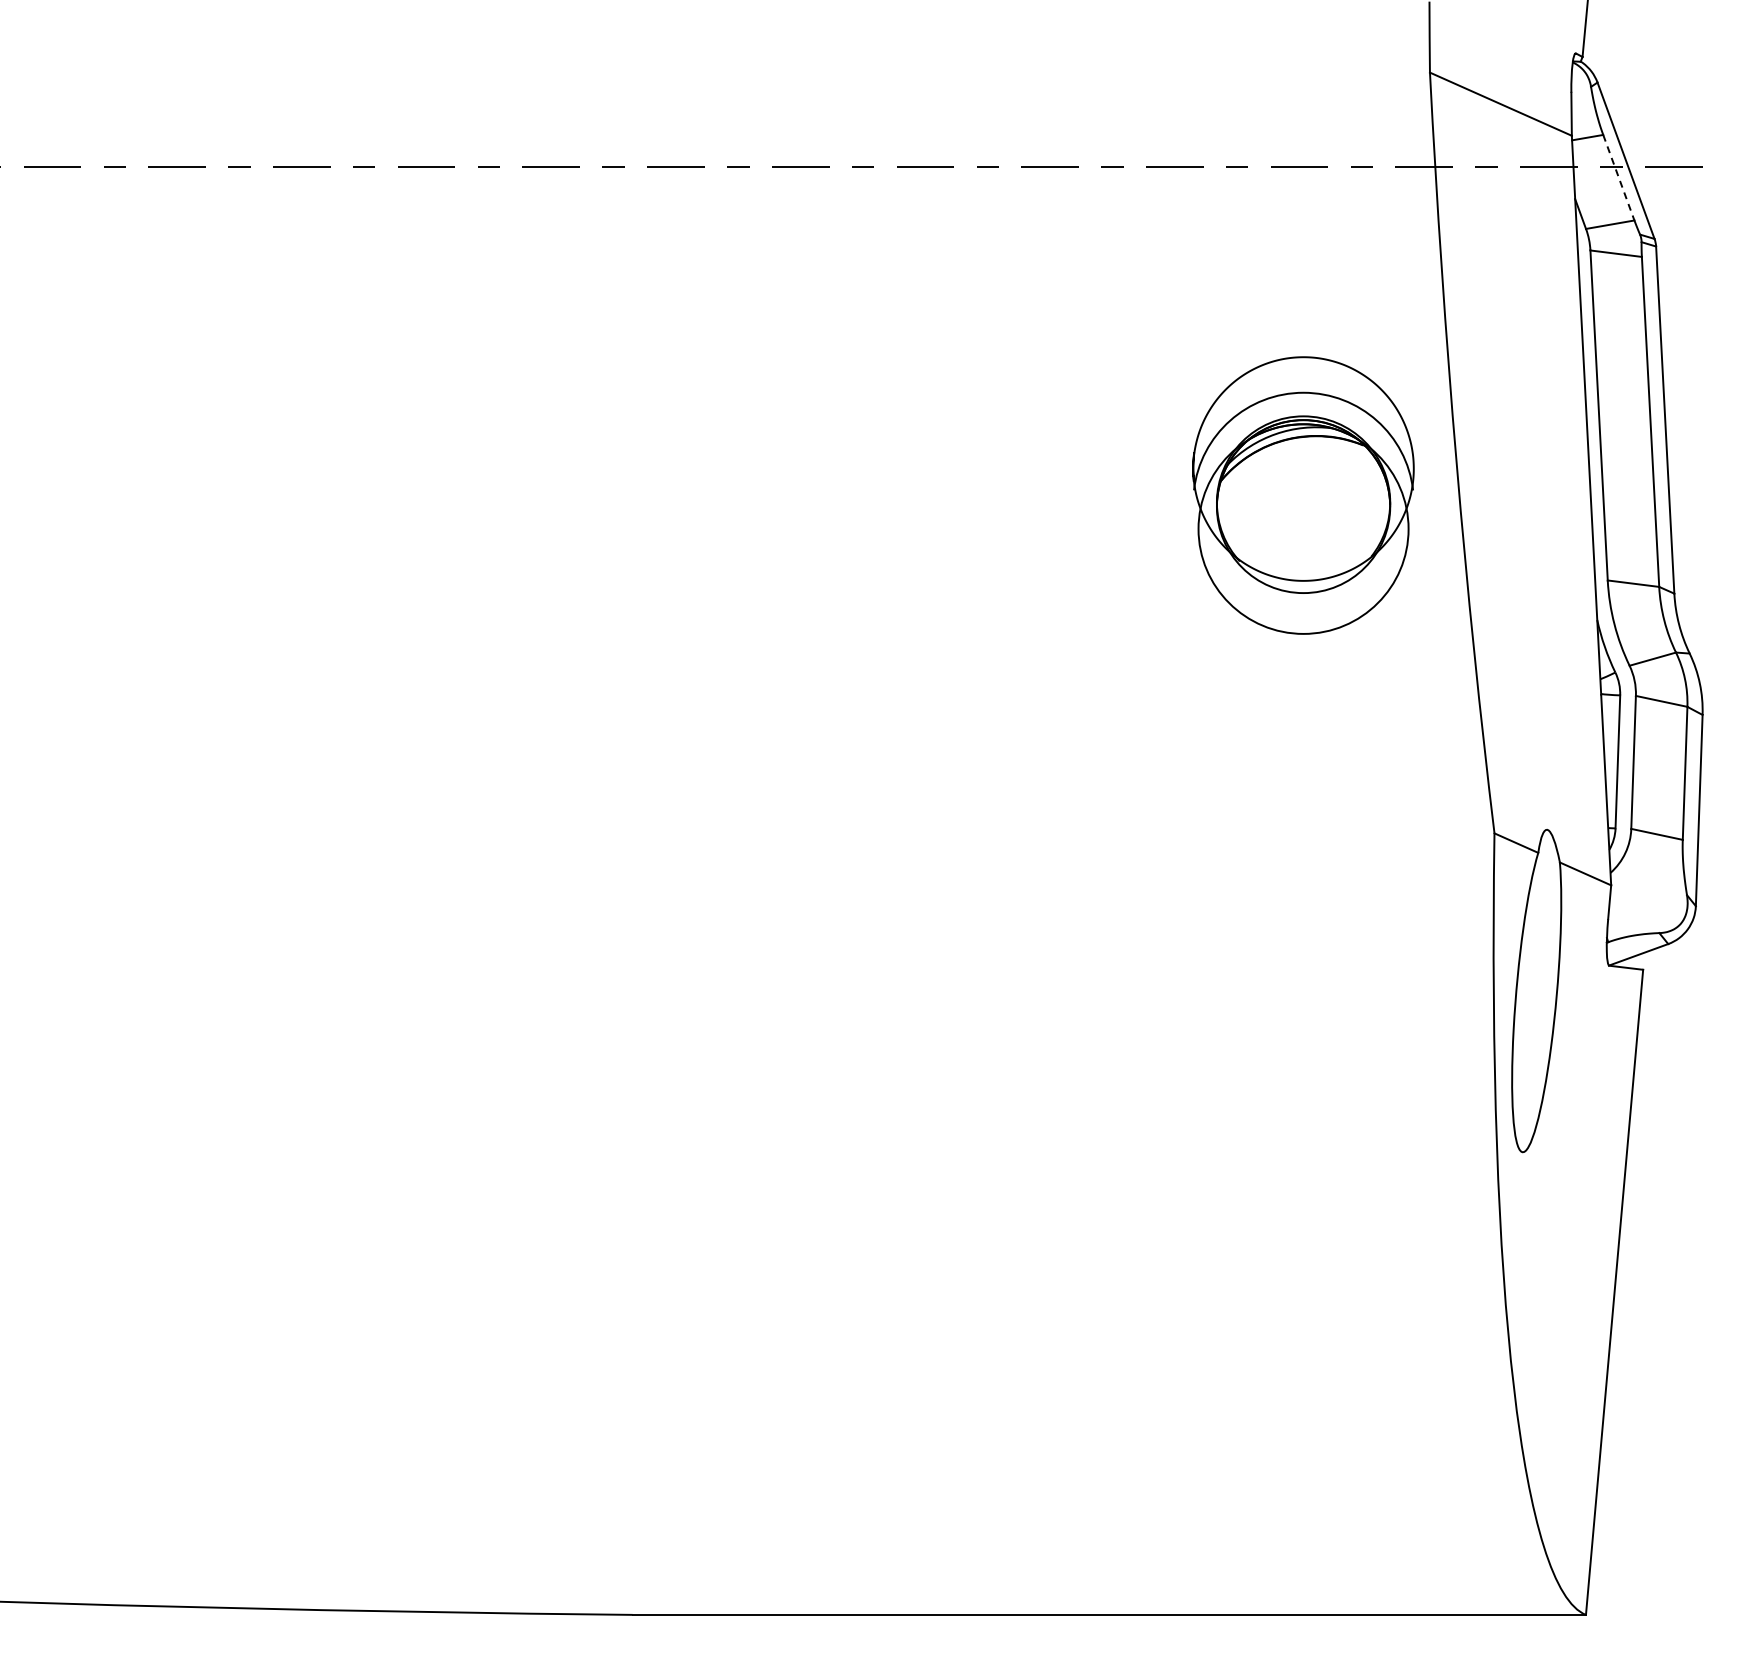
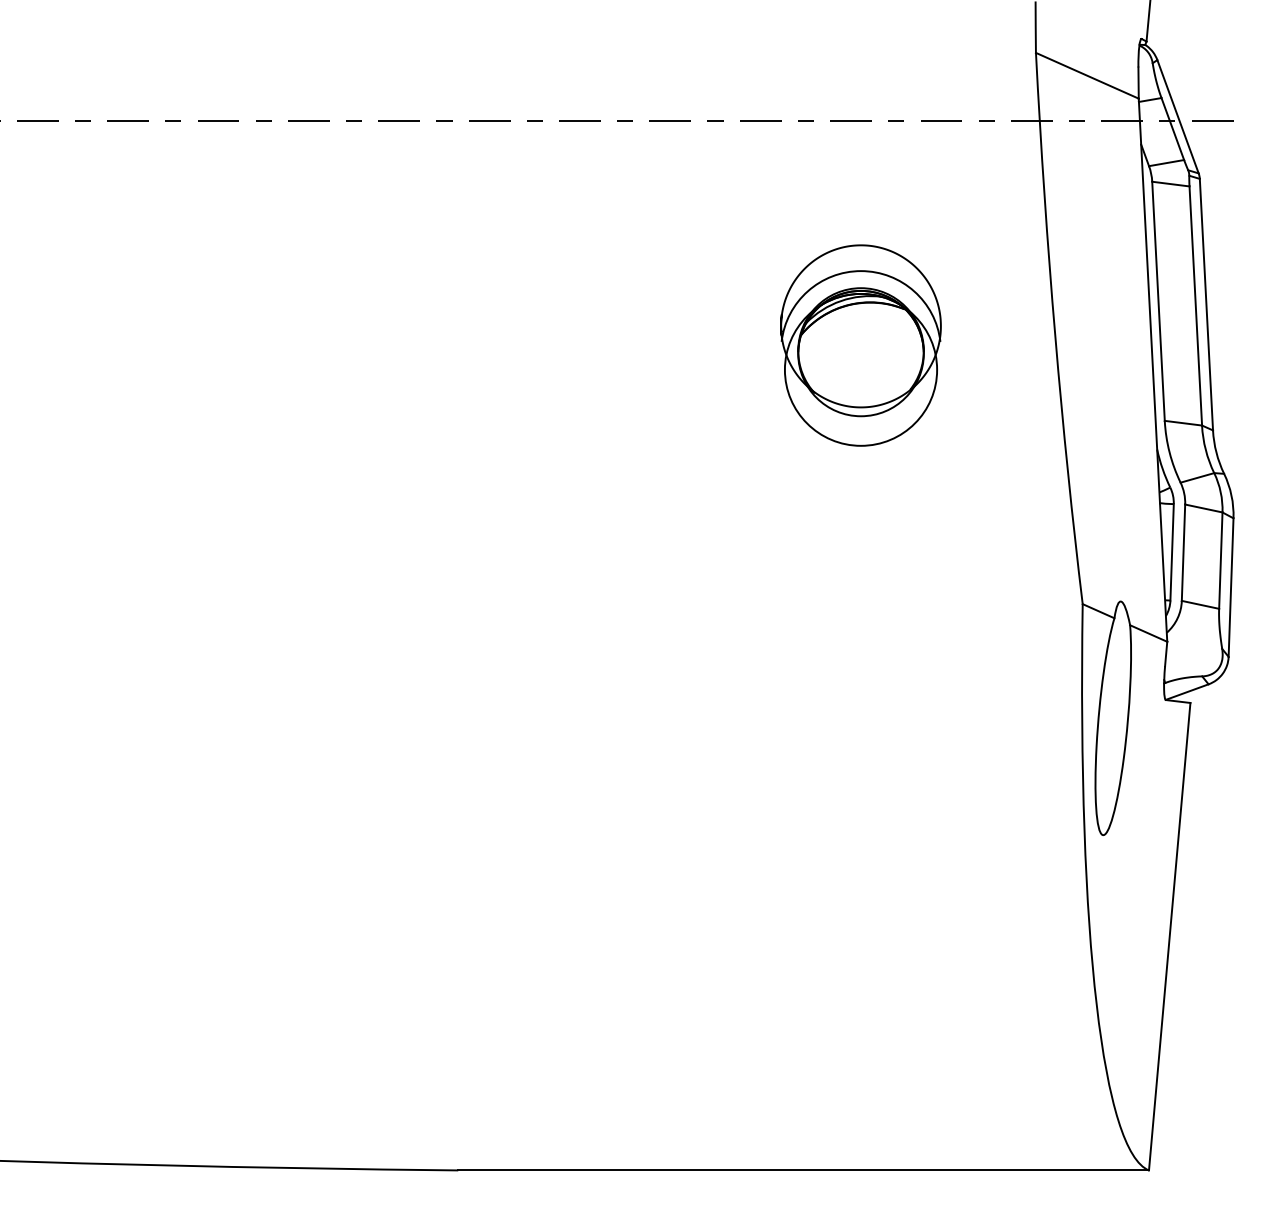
line: (1618, 177) -> (1172, 128), dashed -> solid
part: (1303, 495) -> (860, 345), moved

